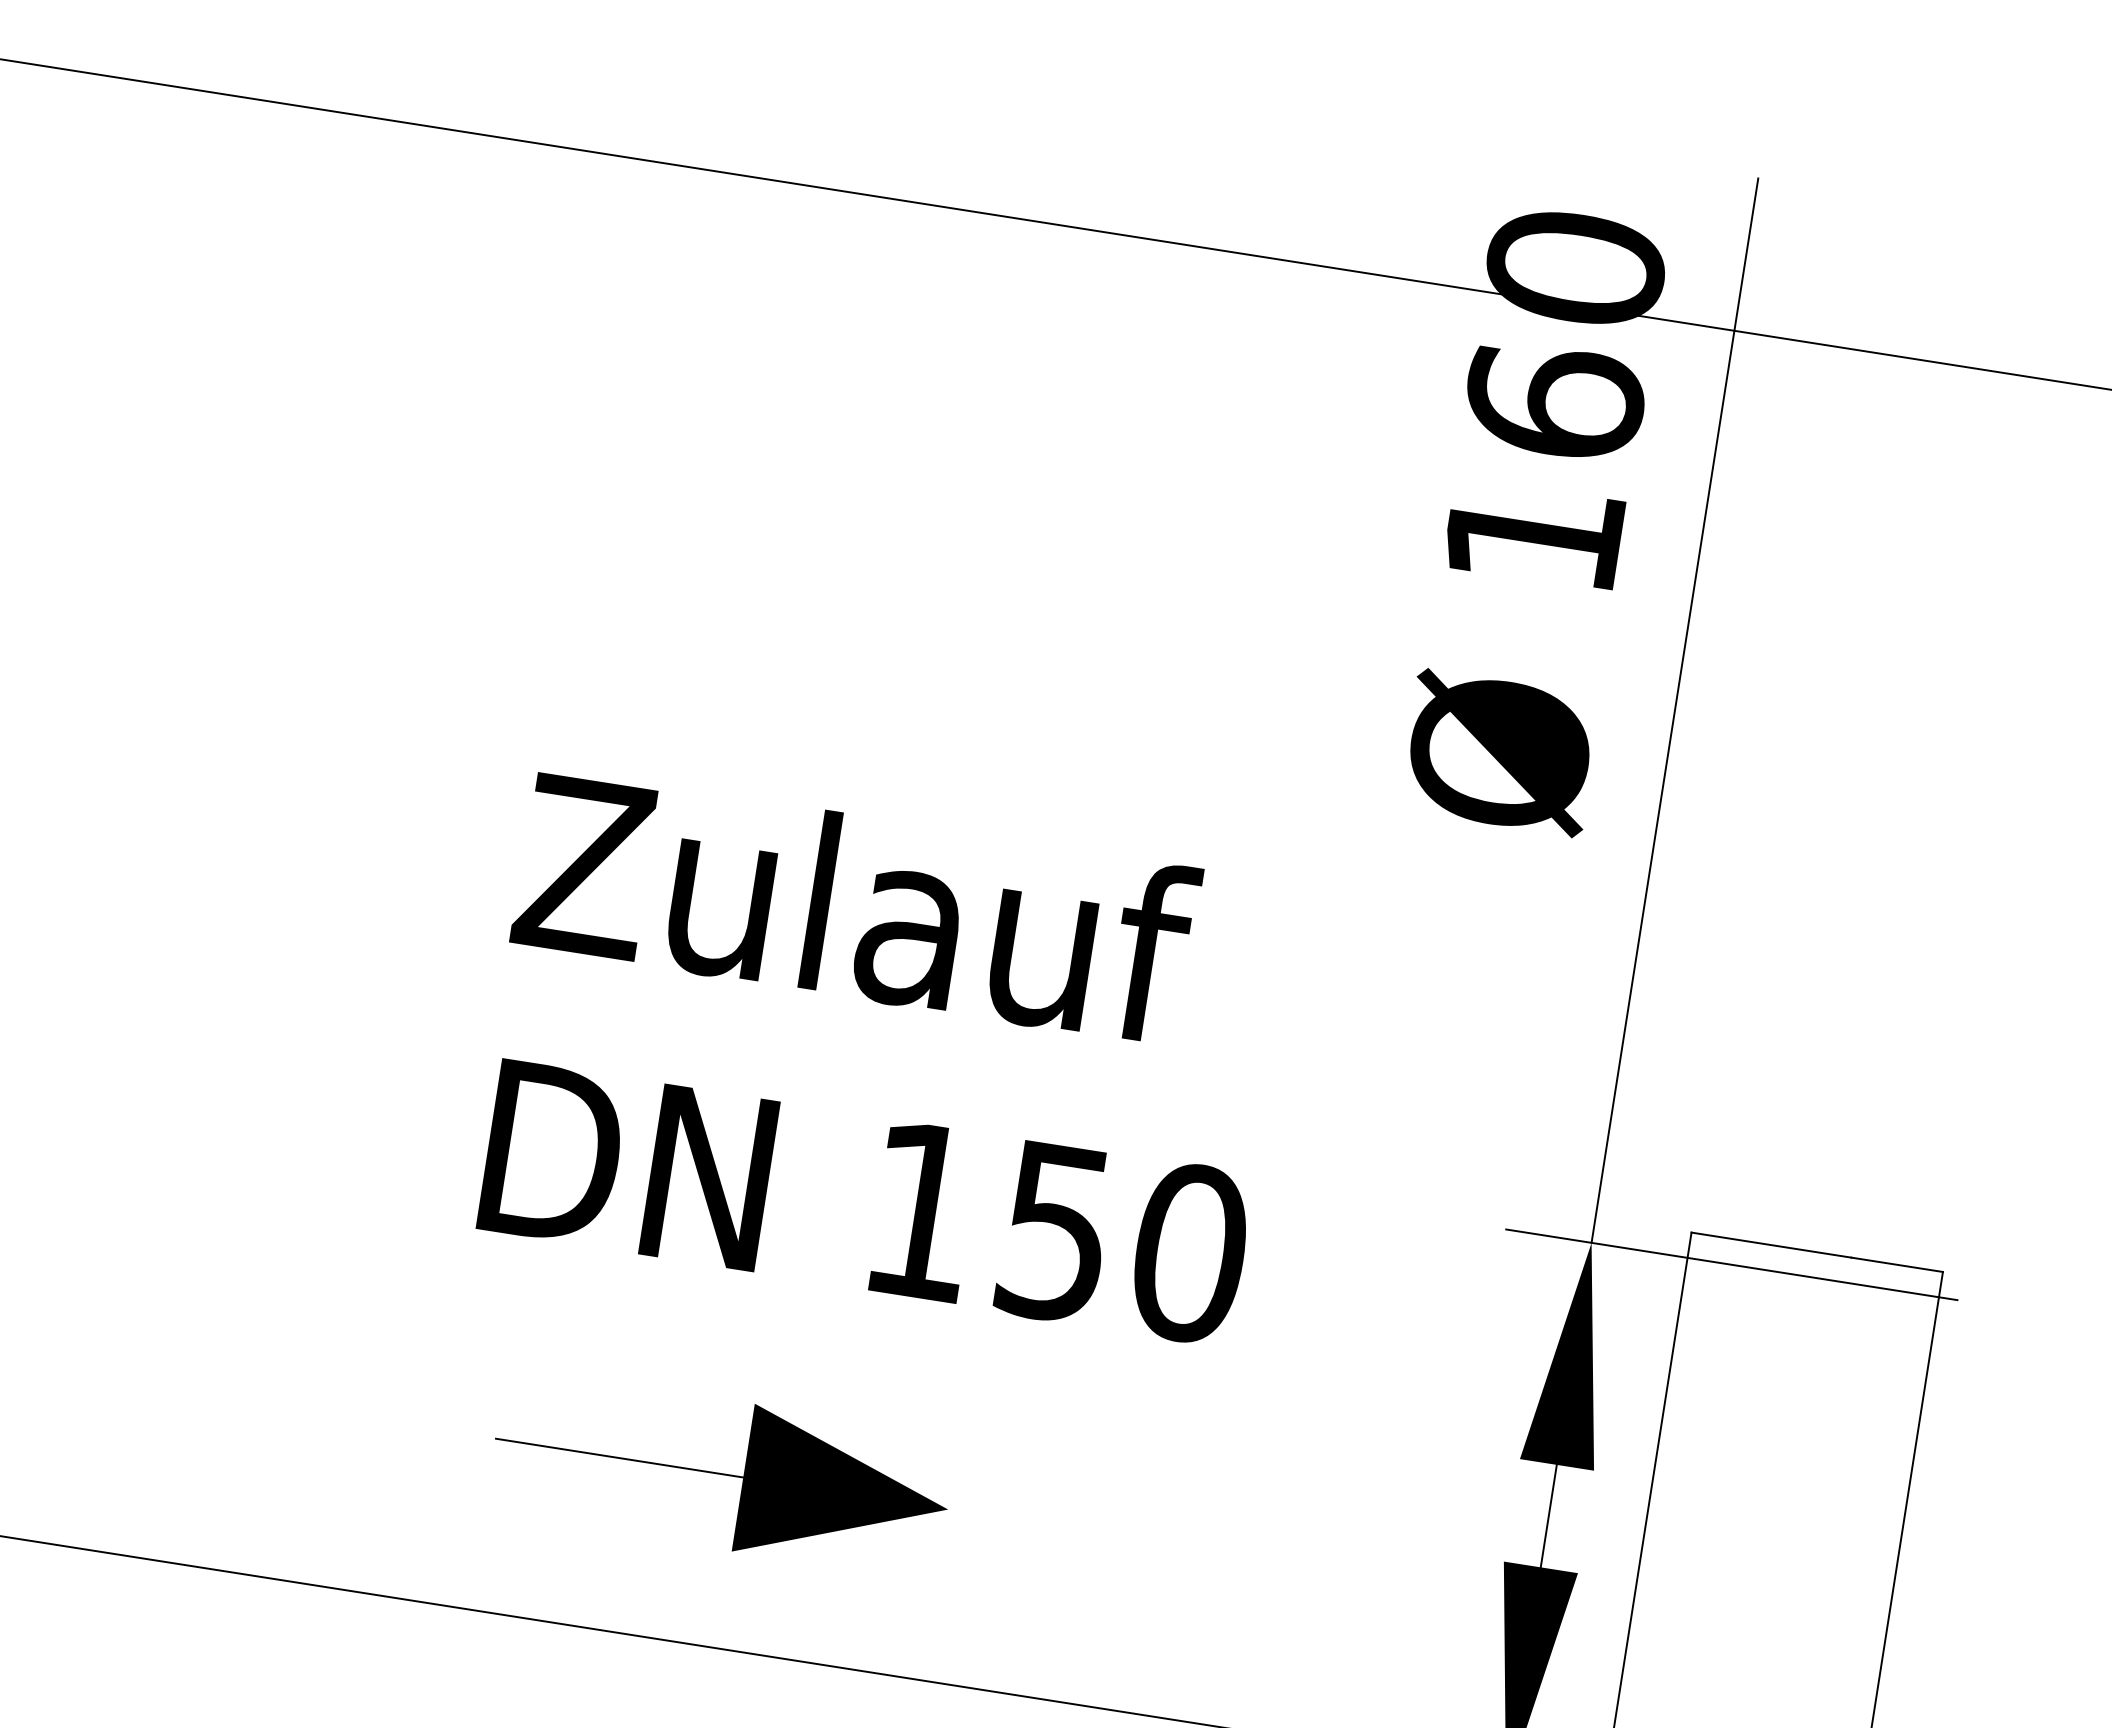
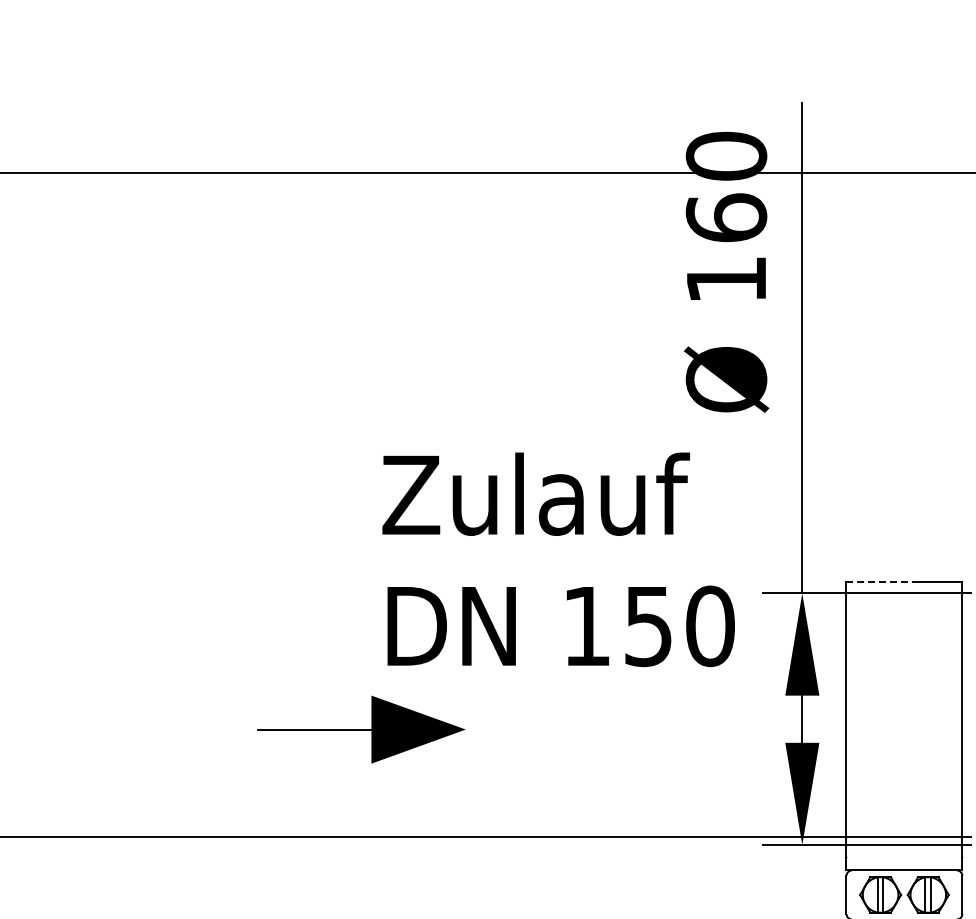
text: (882, 1056) -> (558, 559), moved
line: (1772, 1244) -> (883, 581), solid -> dashed
part: (721, 1473) -> (361, 729), moved

